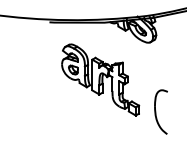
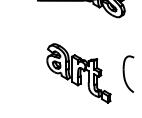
part: (100, 79) -> (78, 72), moved

